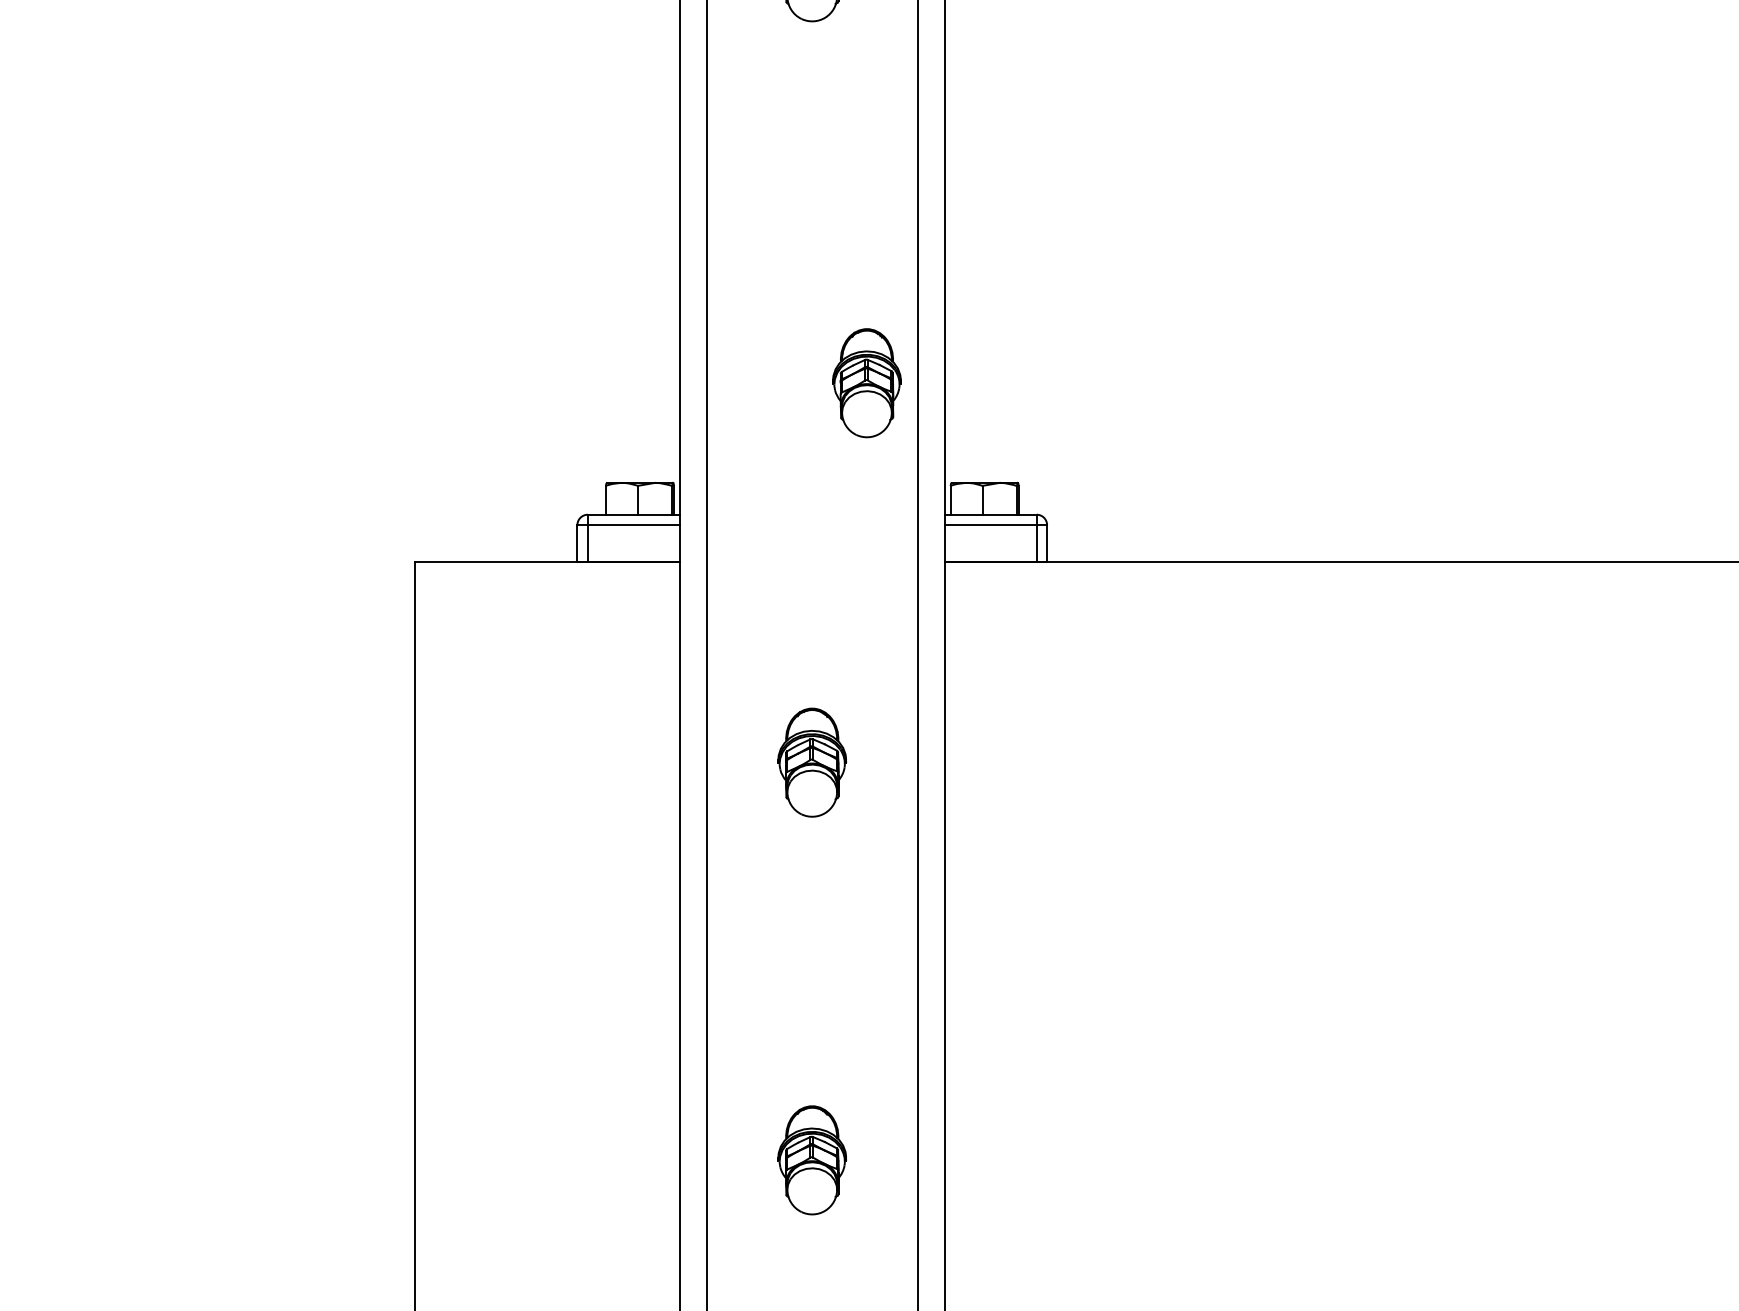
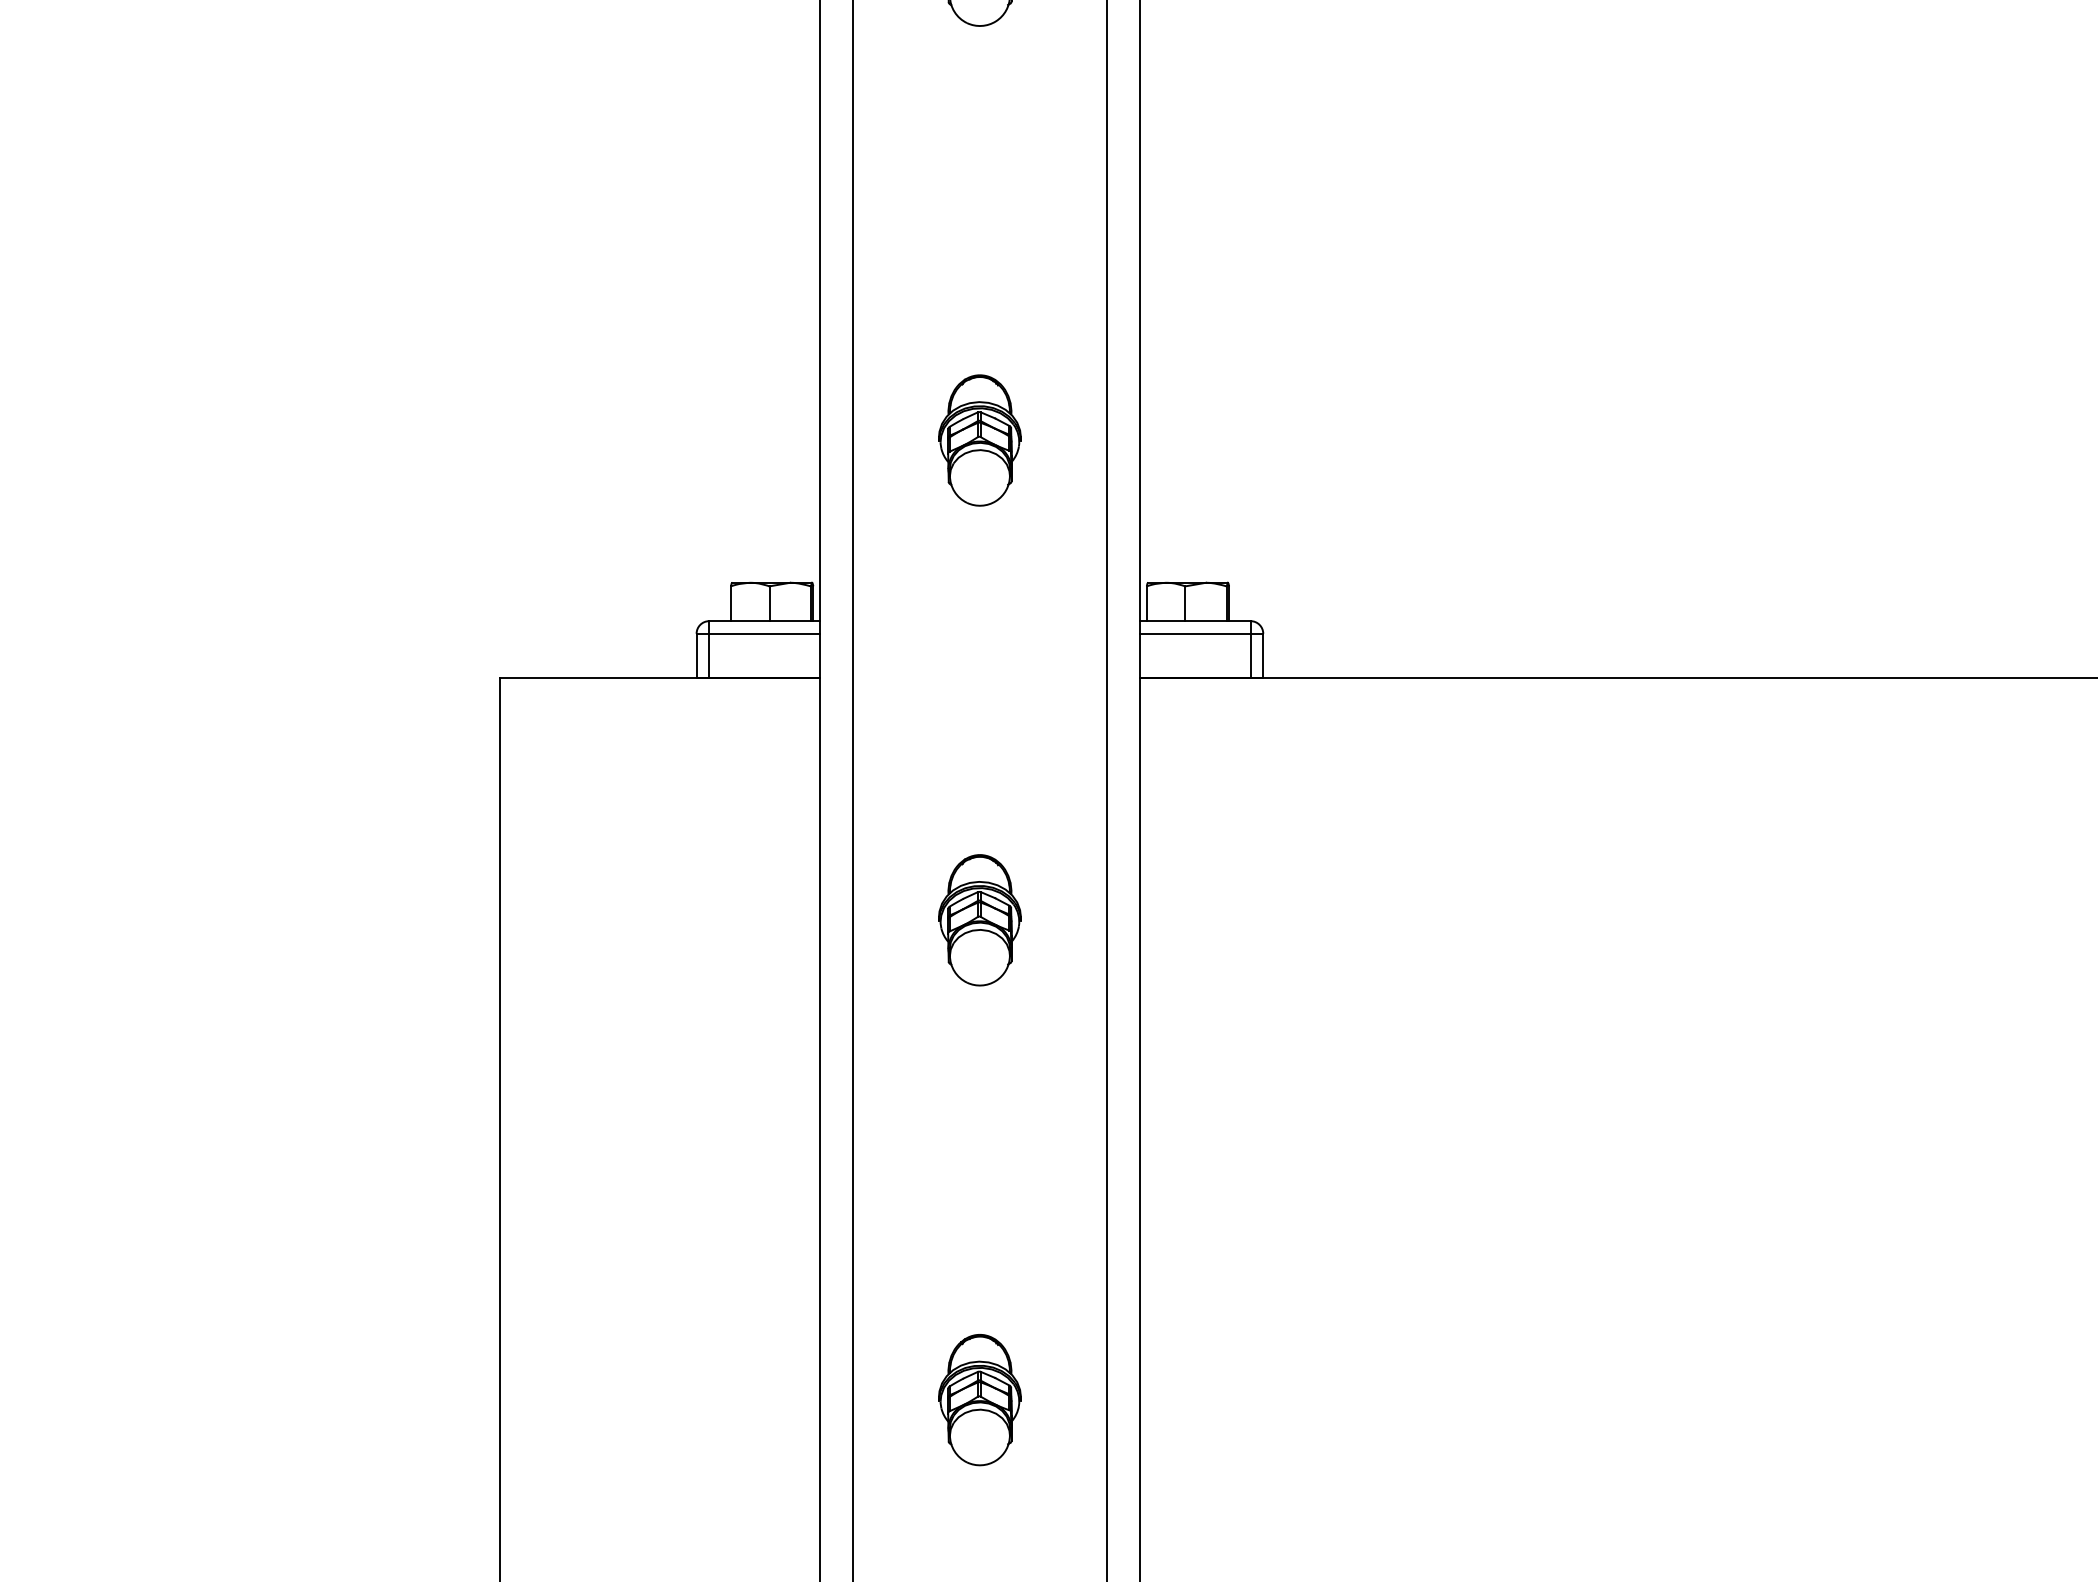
part: (866, 383) -> (979, 440), moved

